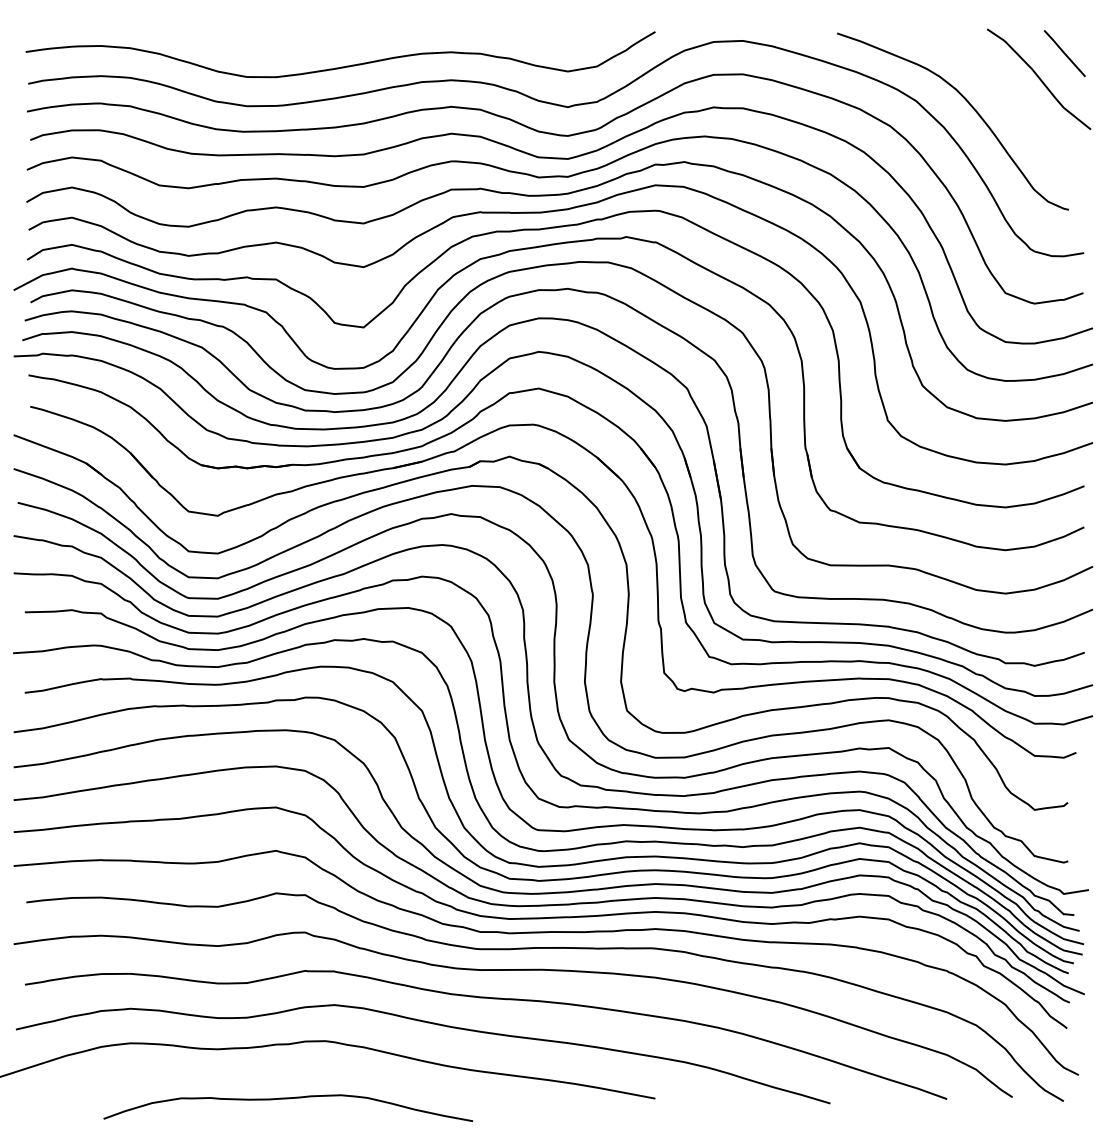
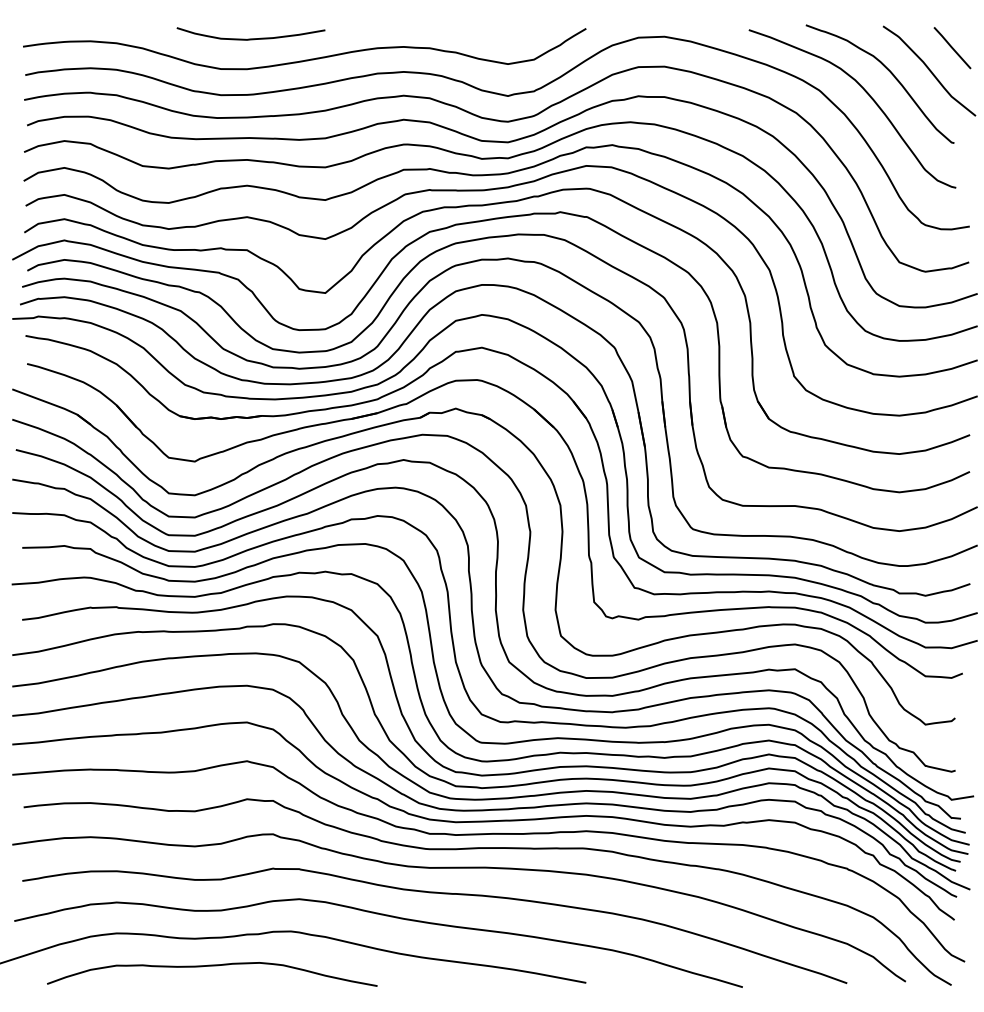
curve: (281, 42) -> (251, 38), added
curve: (995, 81) -> (890, 73), added
curve: (288, 1099) -> (212, 966), moved

